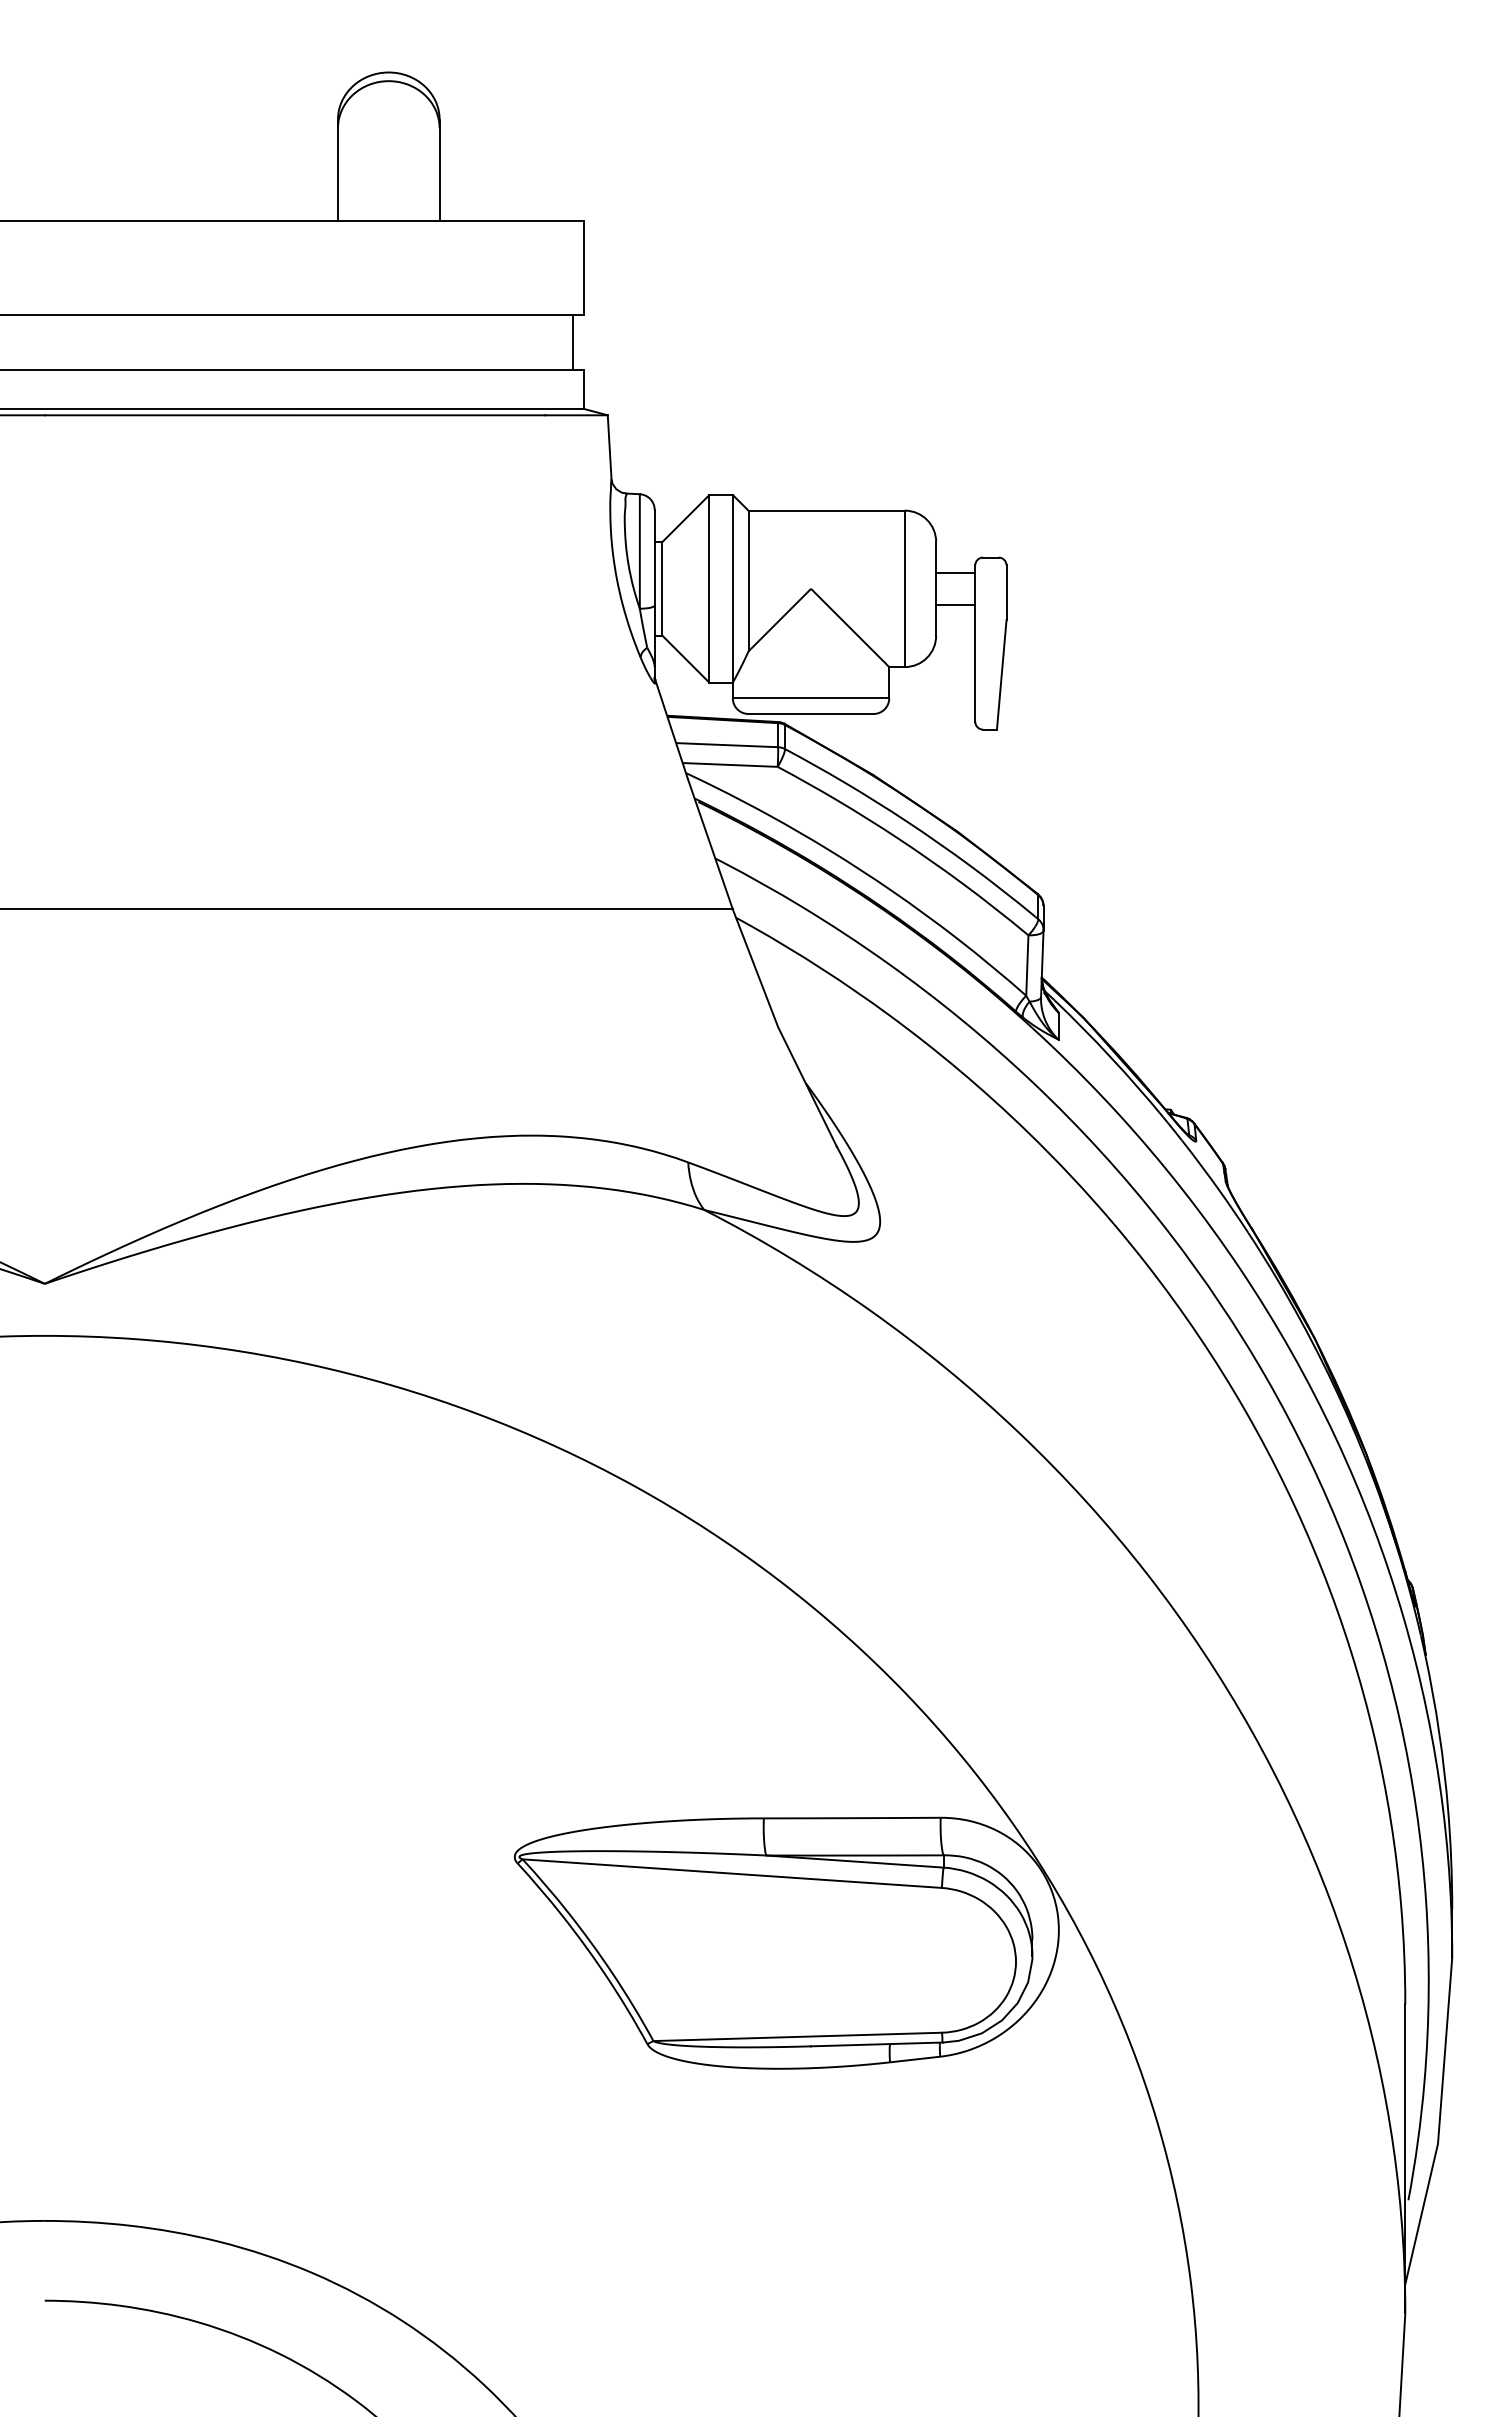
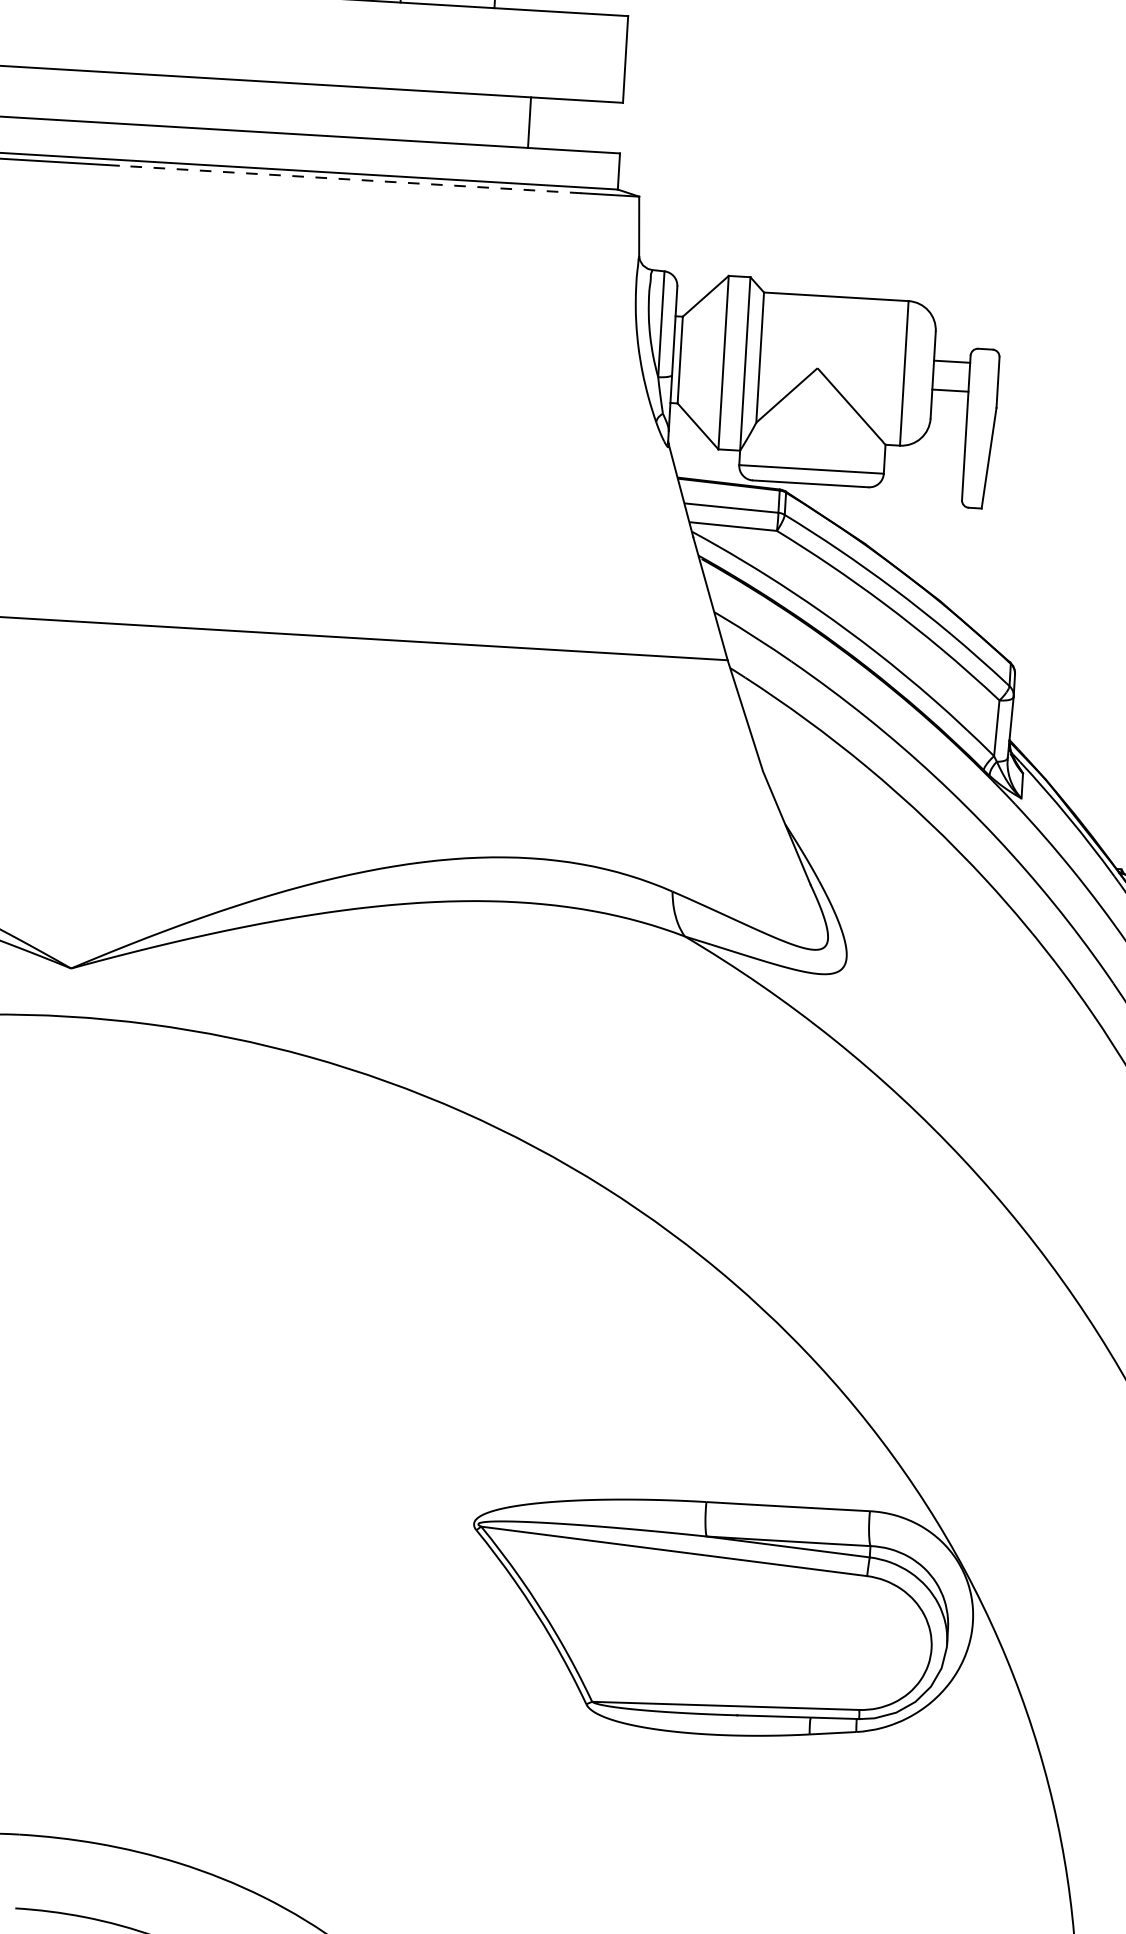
line: (572, 342) -> (529, 122), moved
line: (294, 415) -> (349, 179), solid -> dashed

